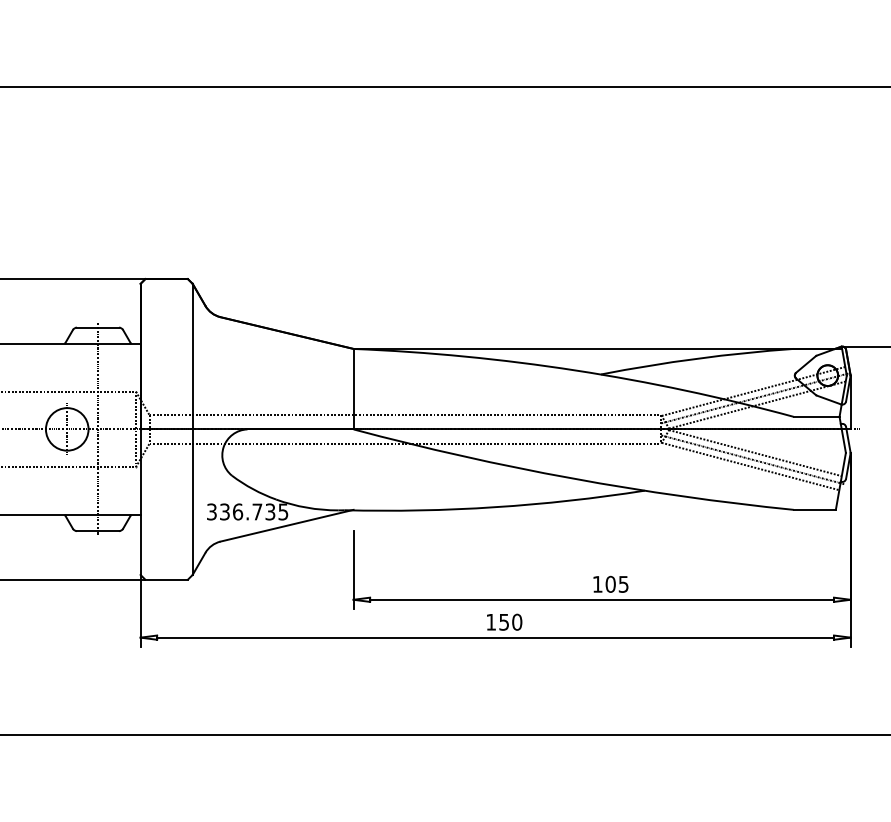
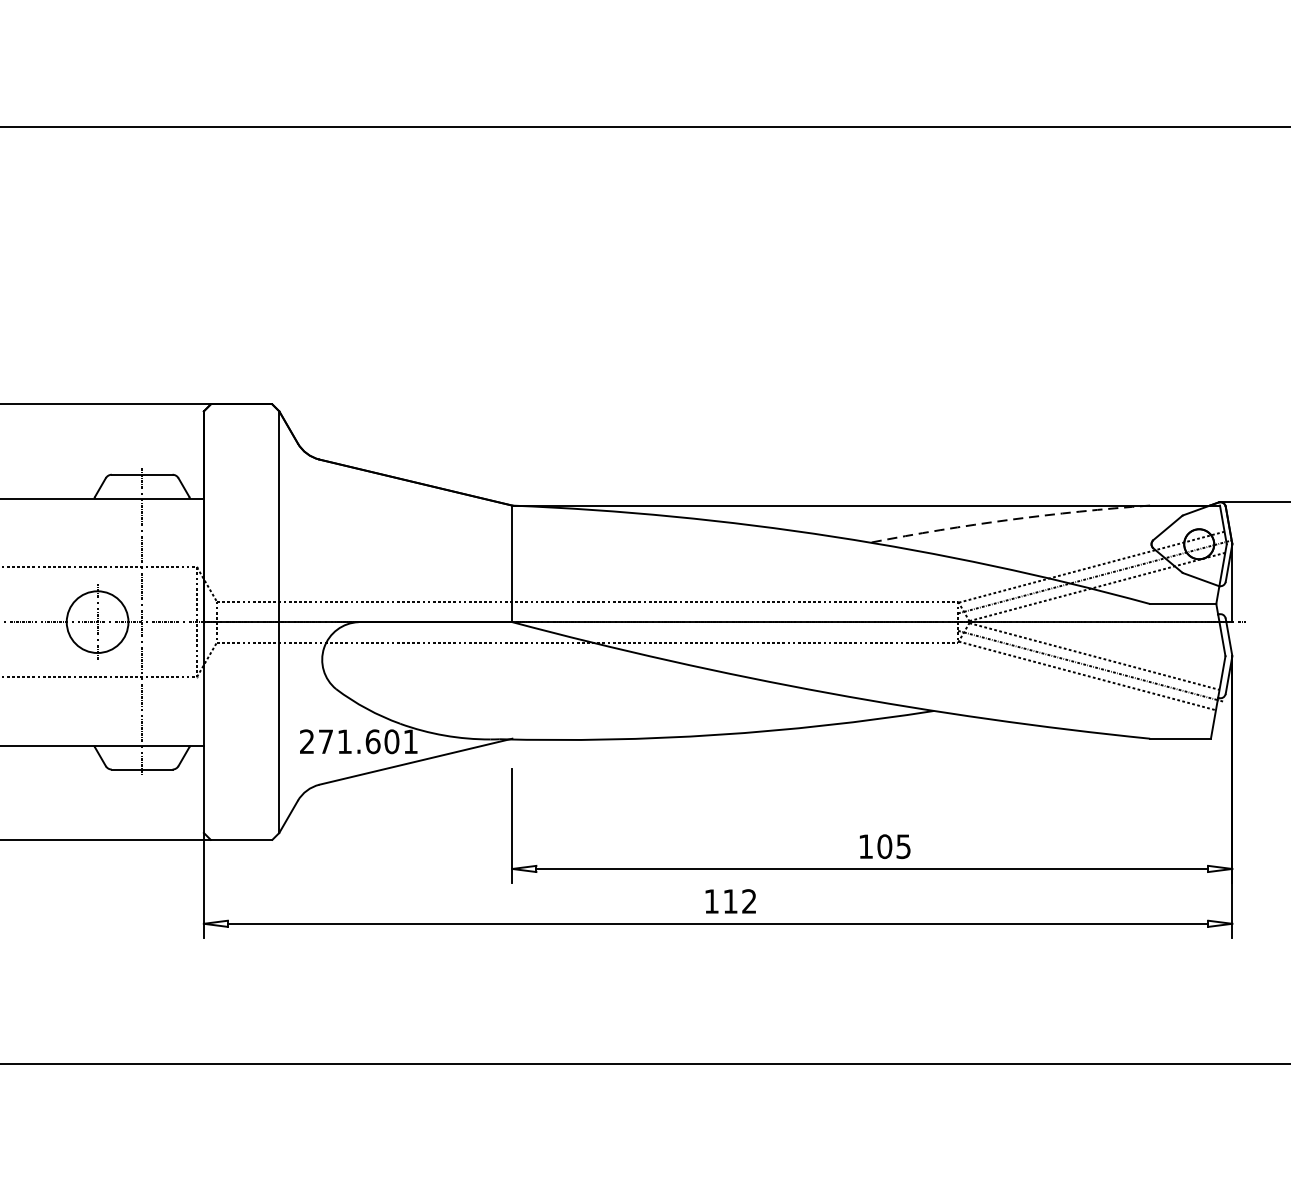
arc: (697, 358) -> (1010, 519), solid -> dashed
text: (247, 511) -> (358, 741), 336.735 -> 271.601
text: (510, 621) -> (739, 900), 150 -> 112

